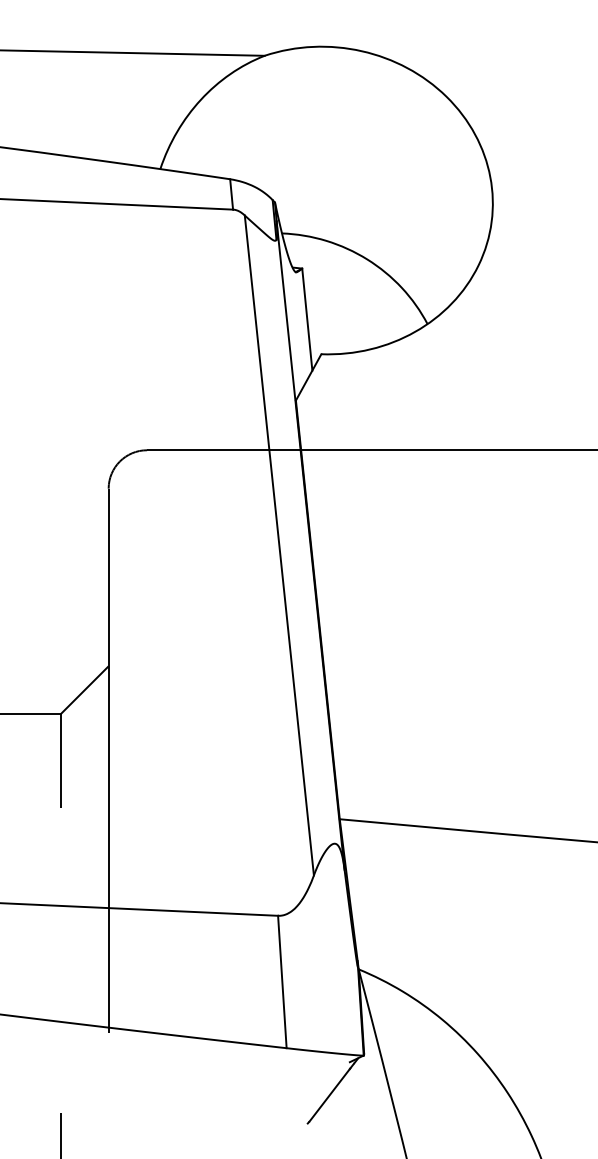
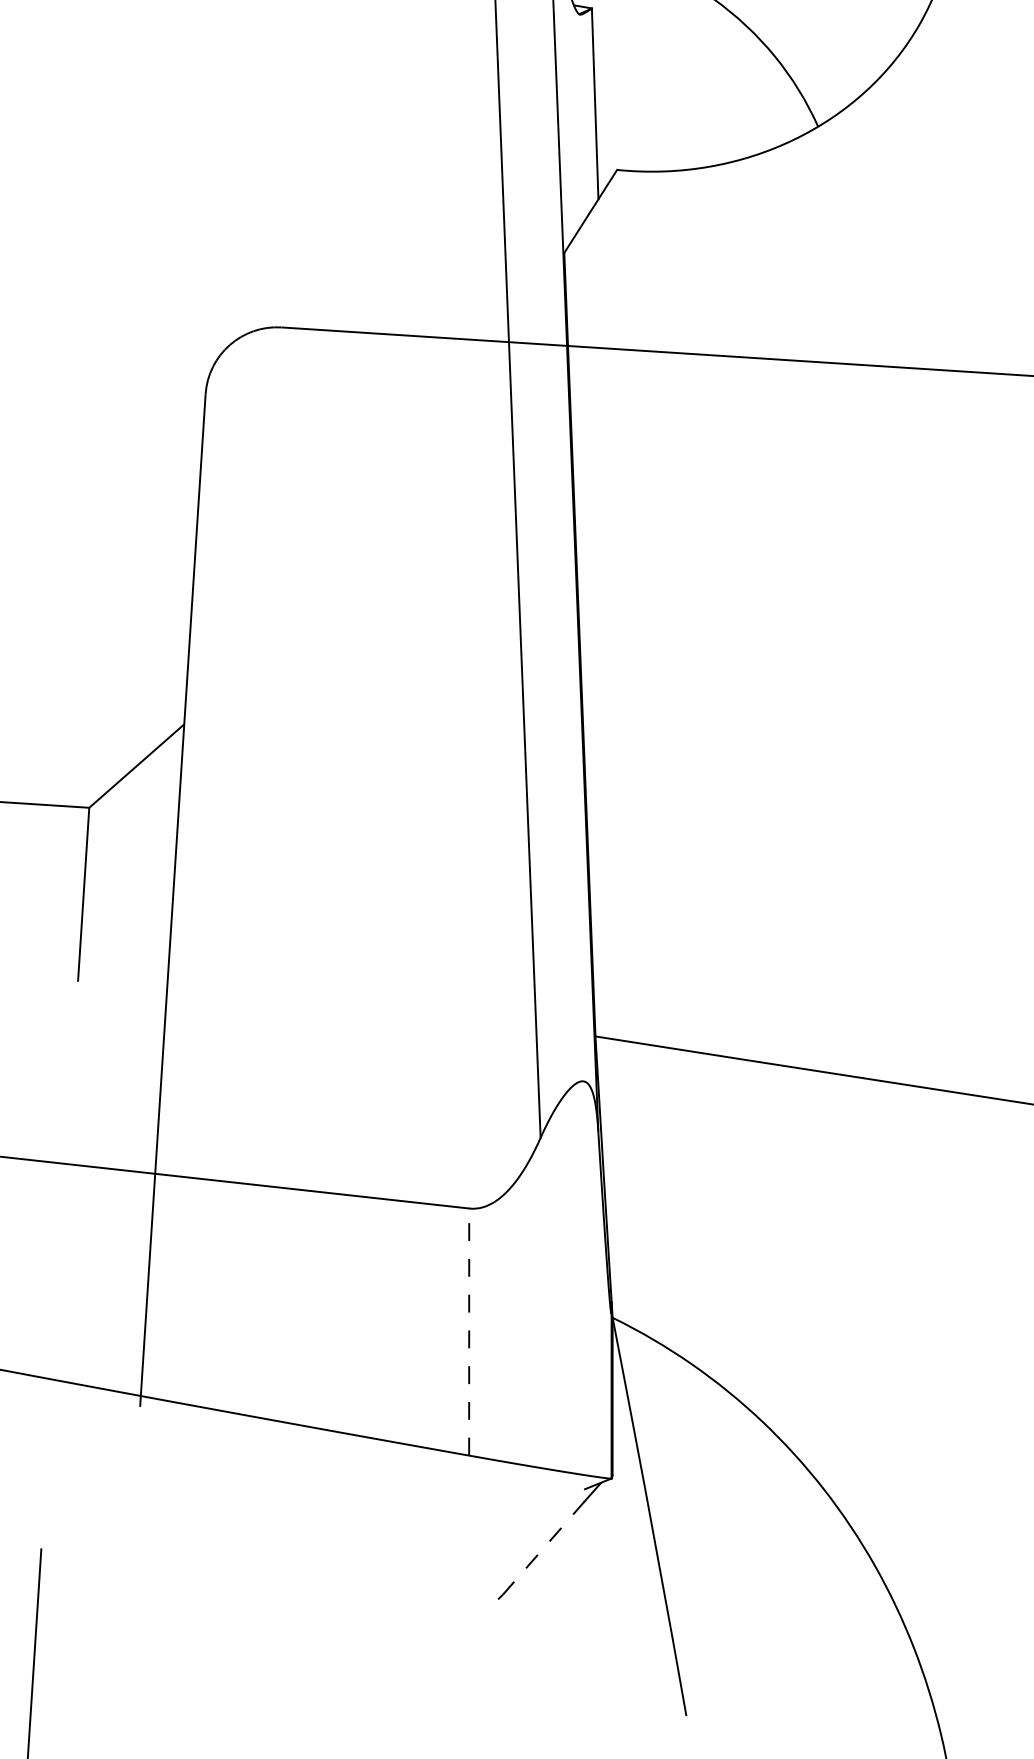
line: (282, 981) -> (469, 1331), solid -> dashed
line: (329, 1095) -> (543, 1548), solid -> dashed

